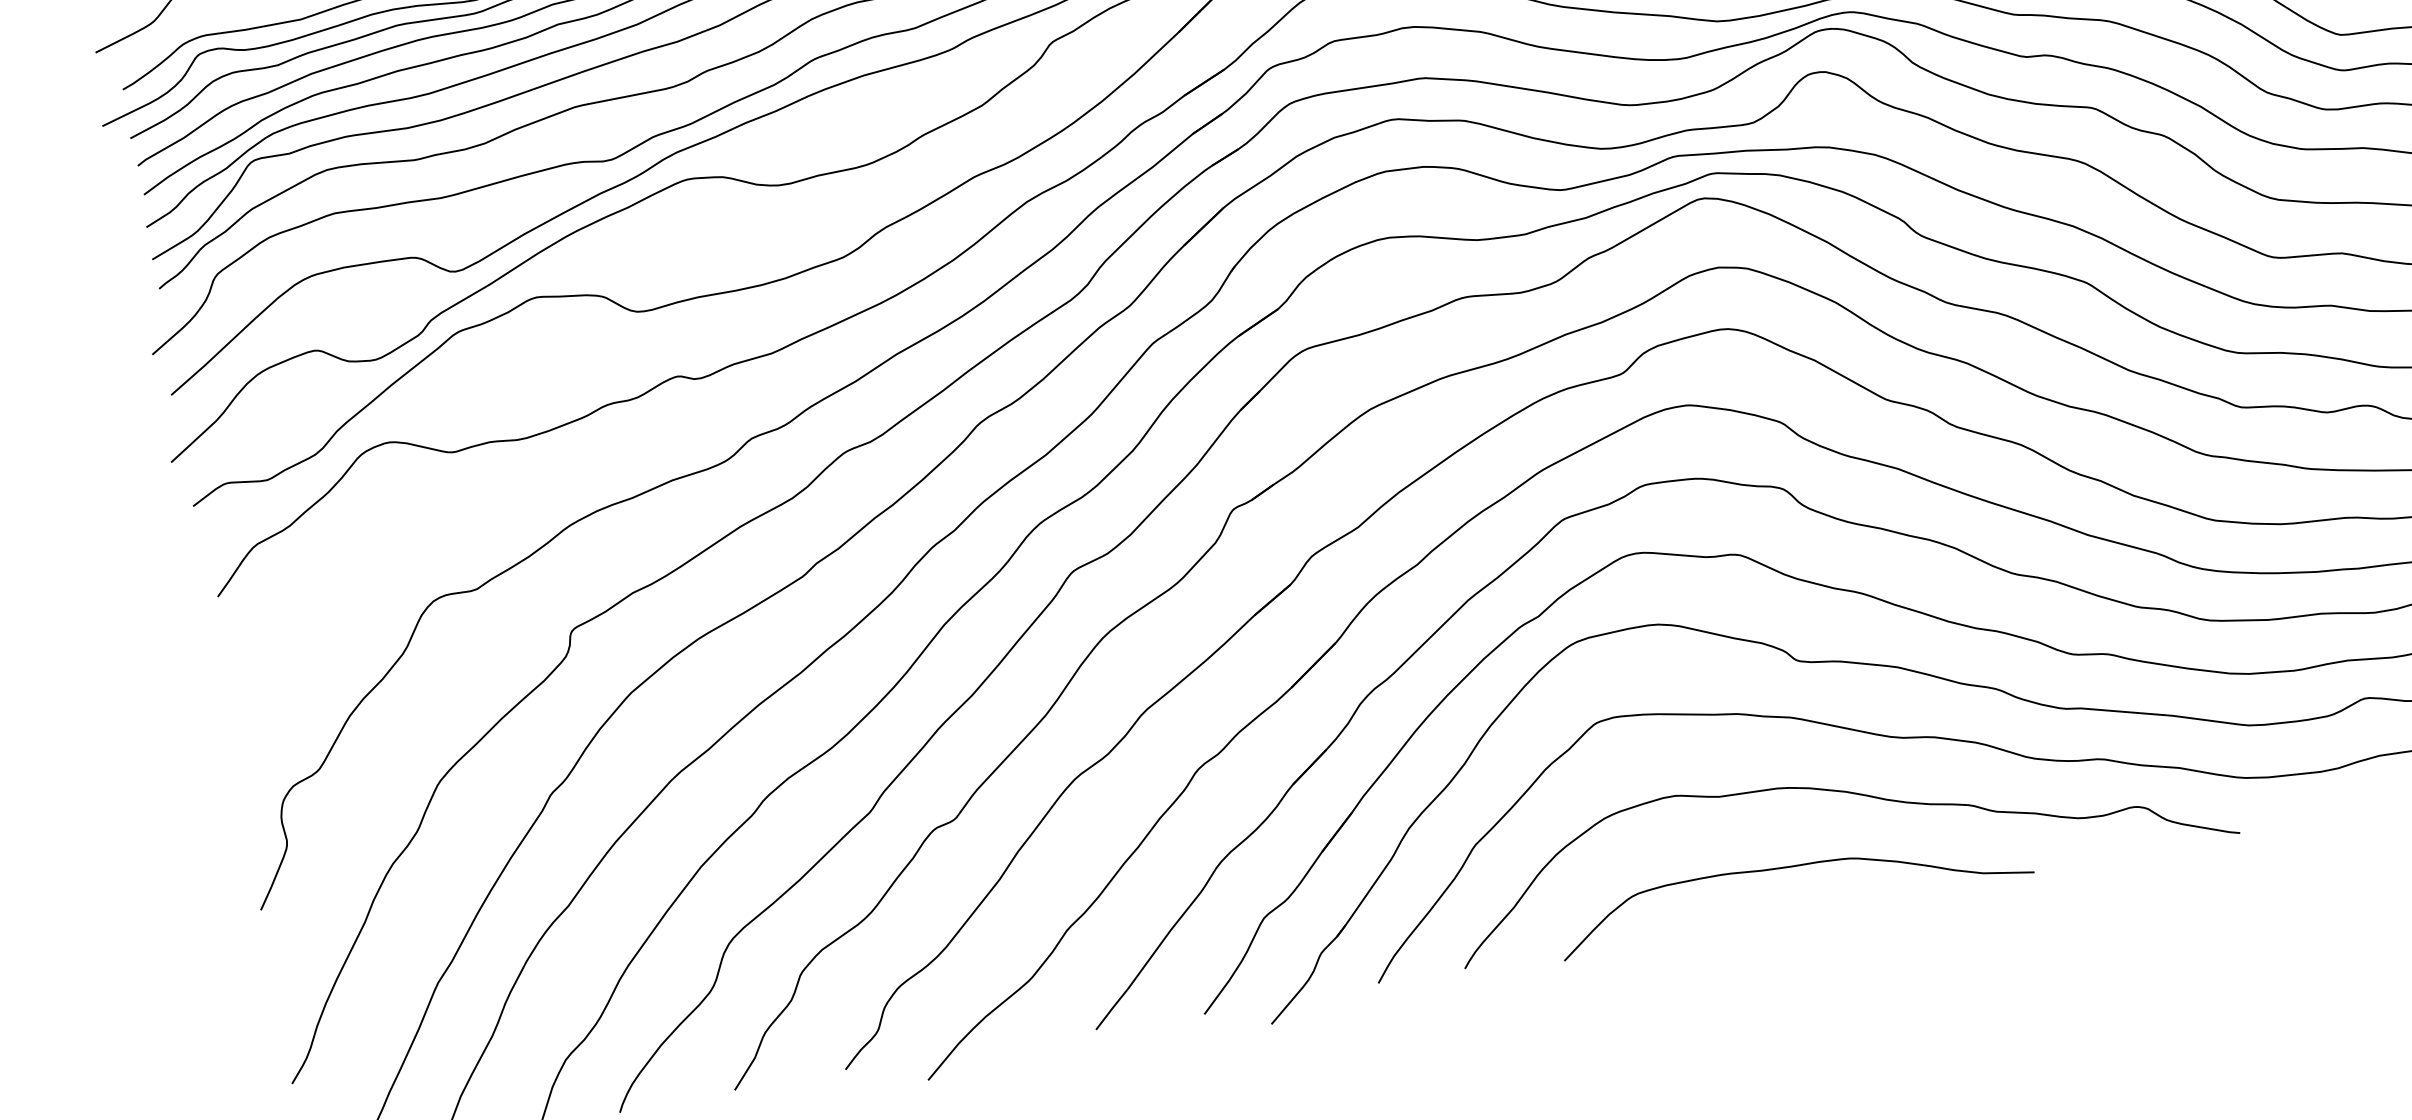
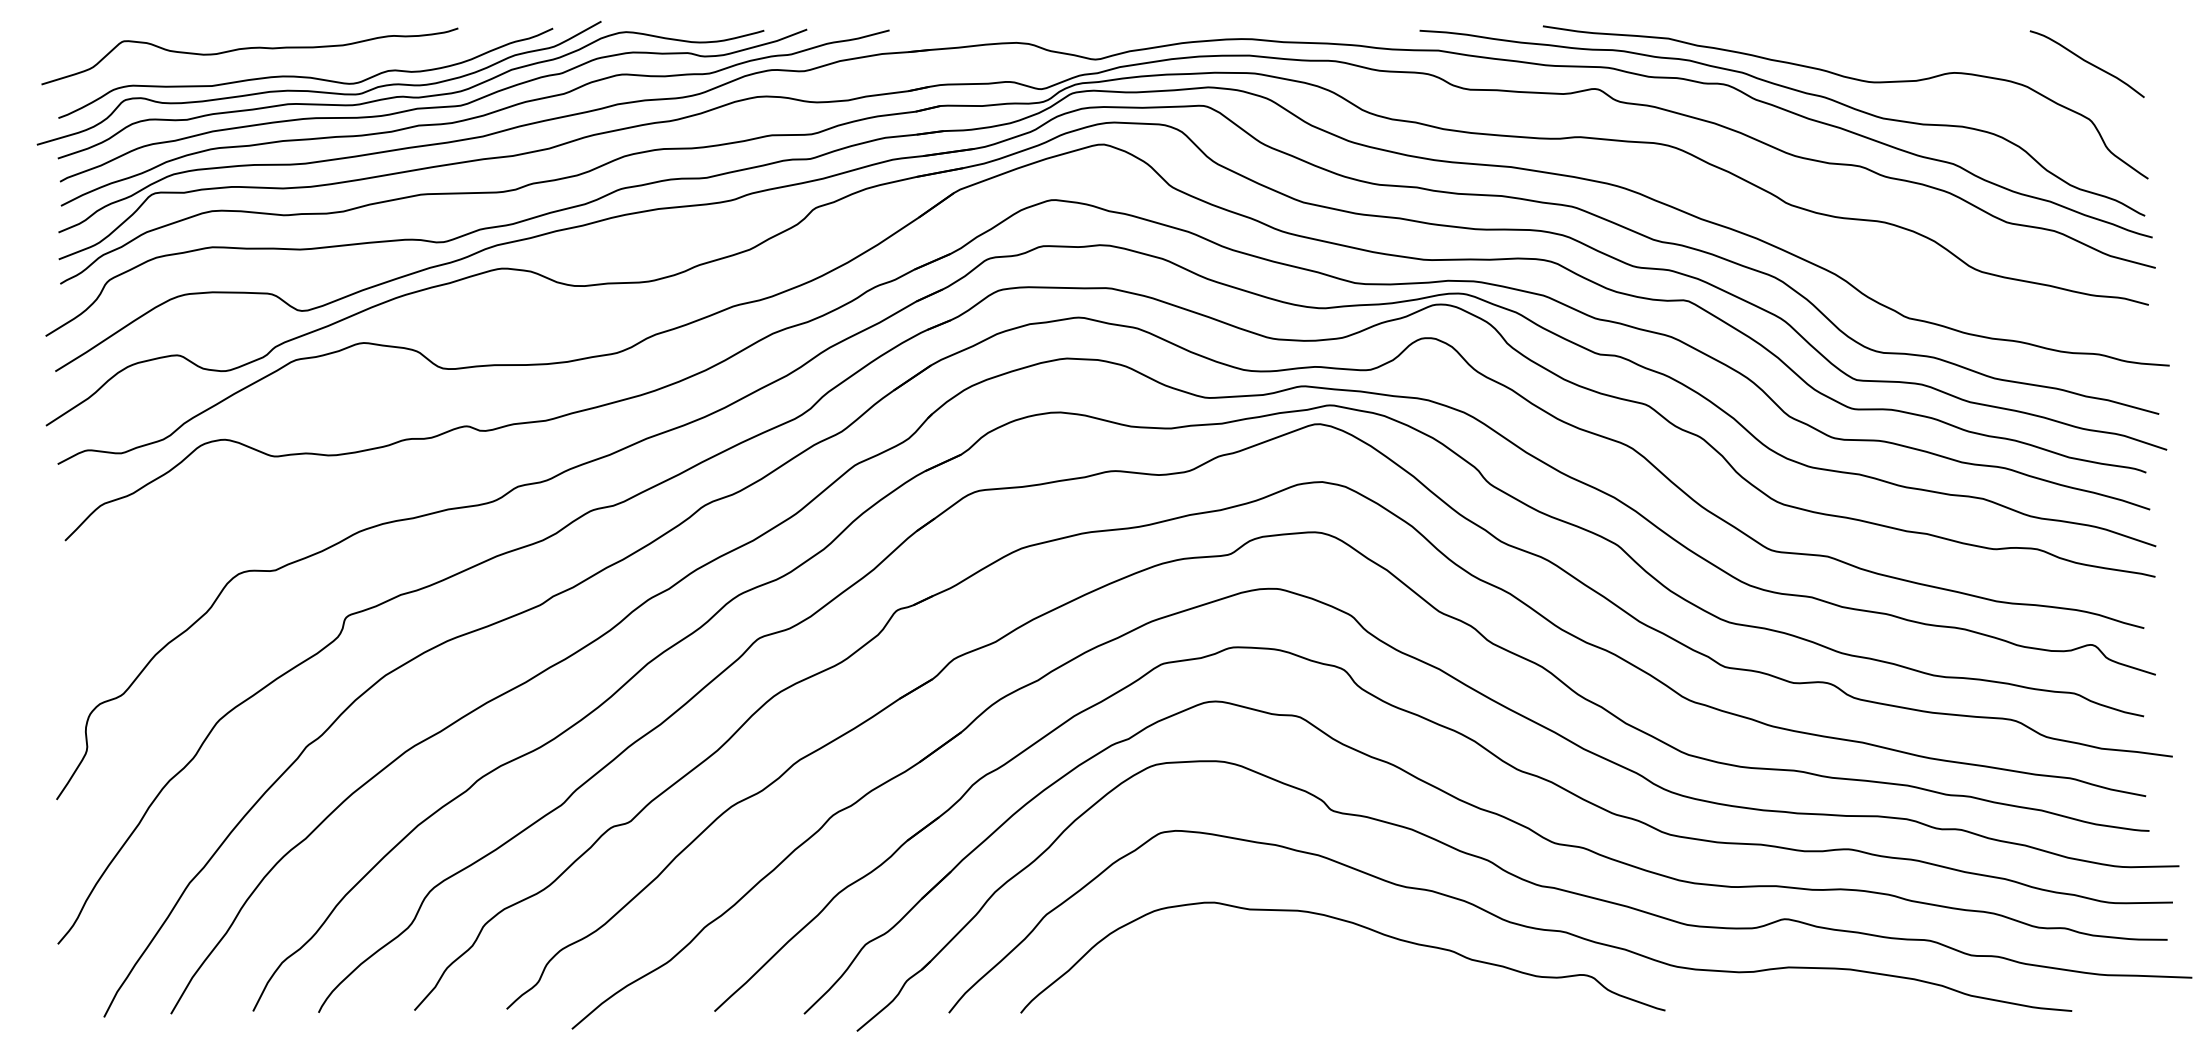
curve: (1790, 867) -> (1297, 976), removed

